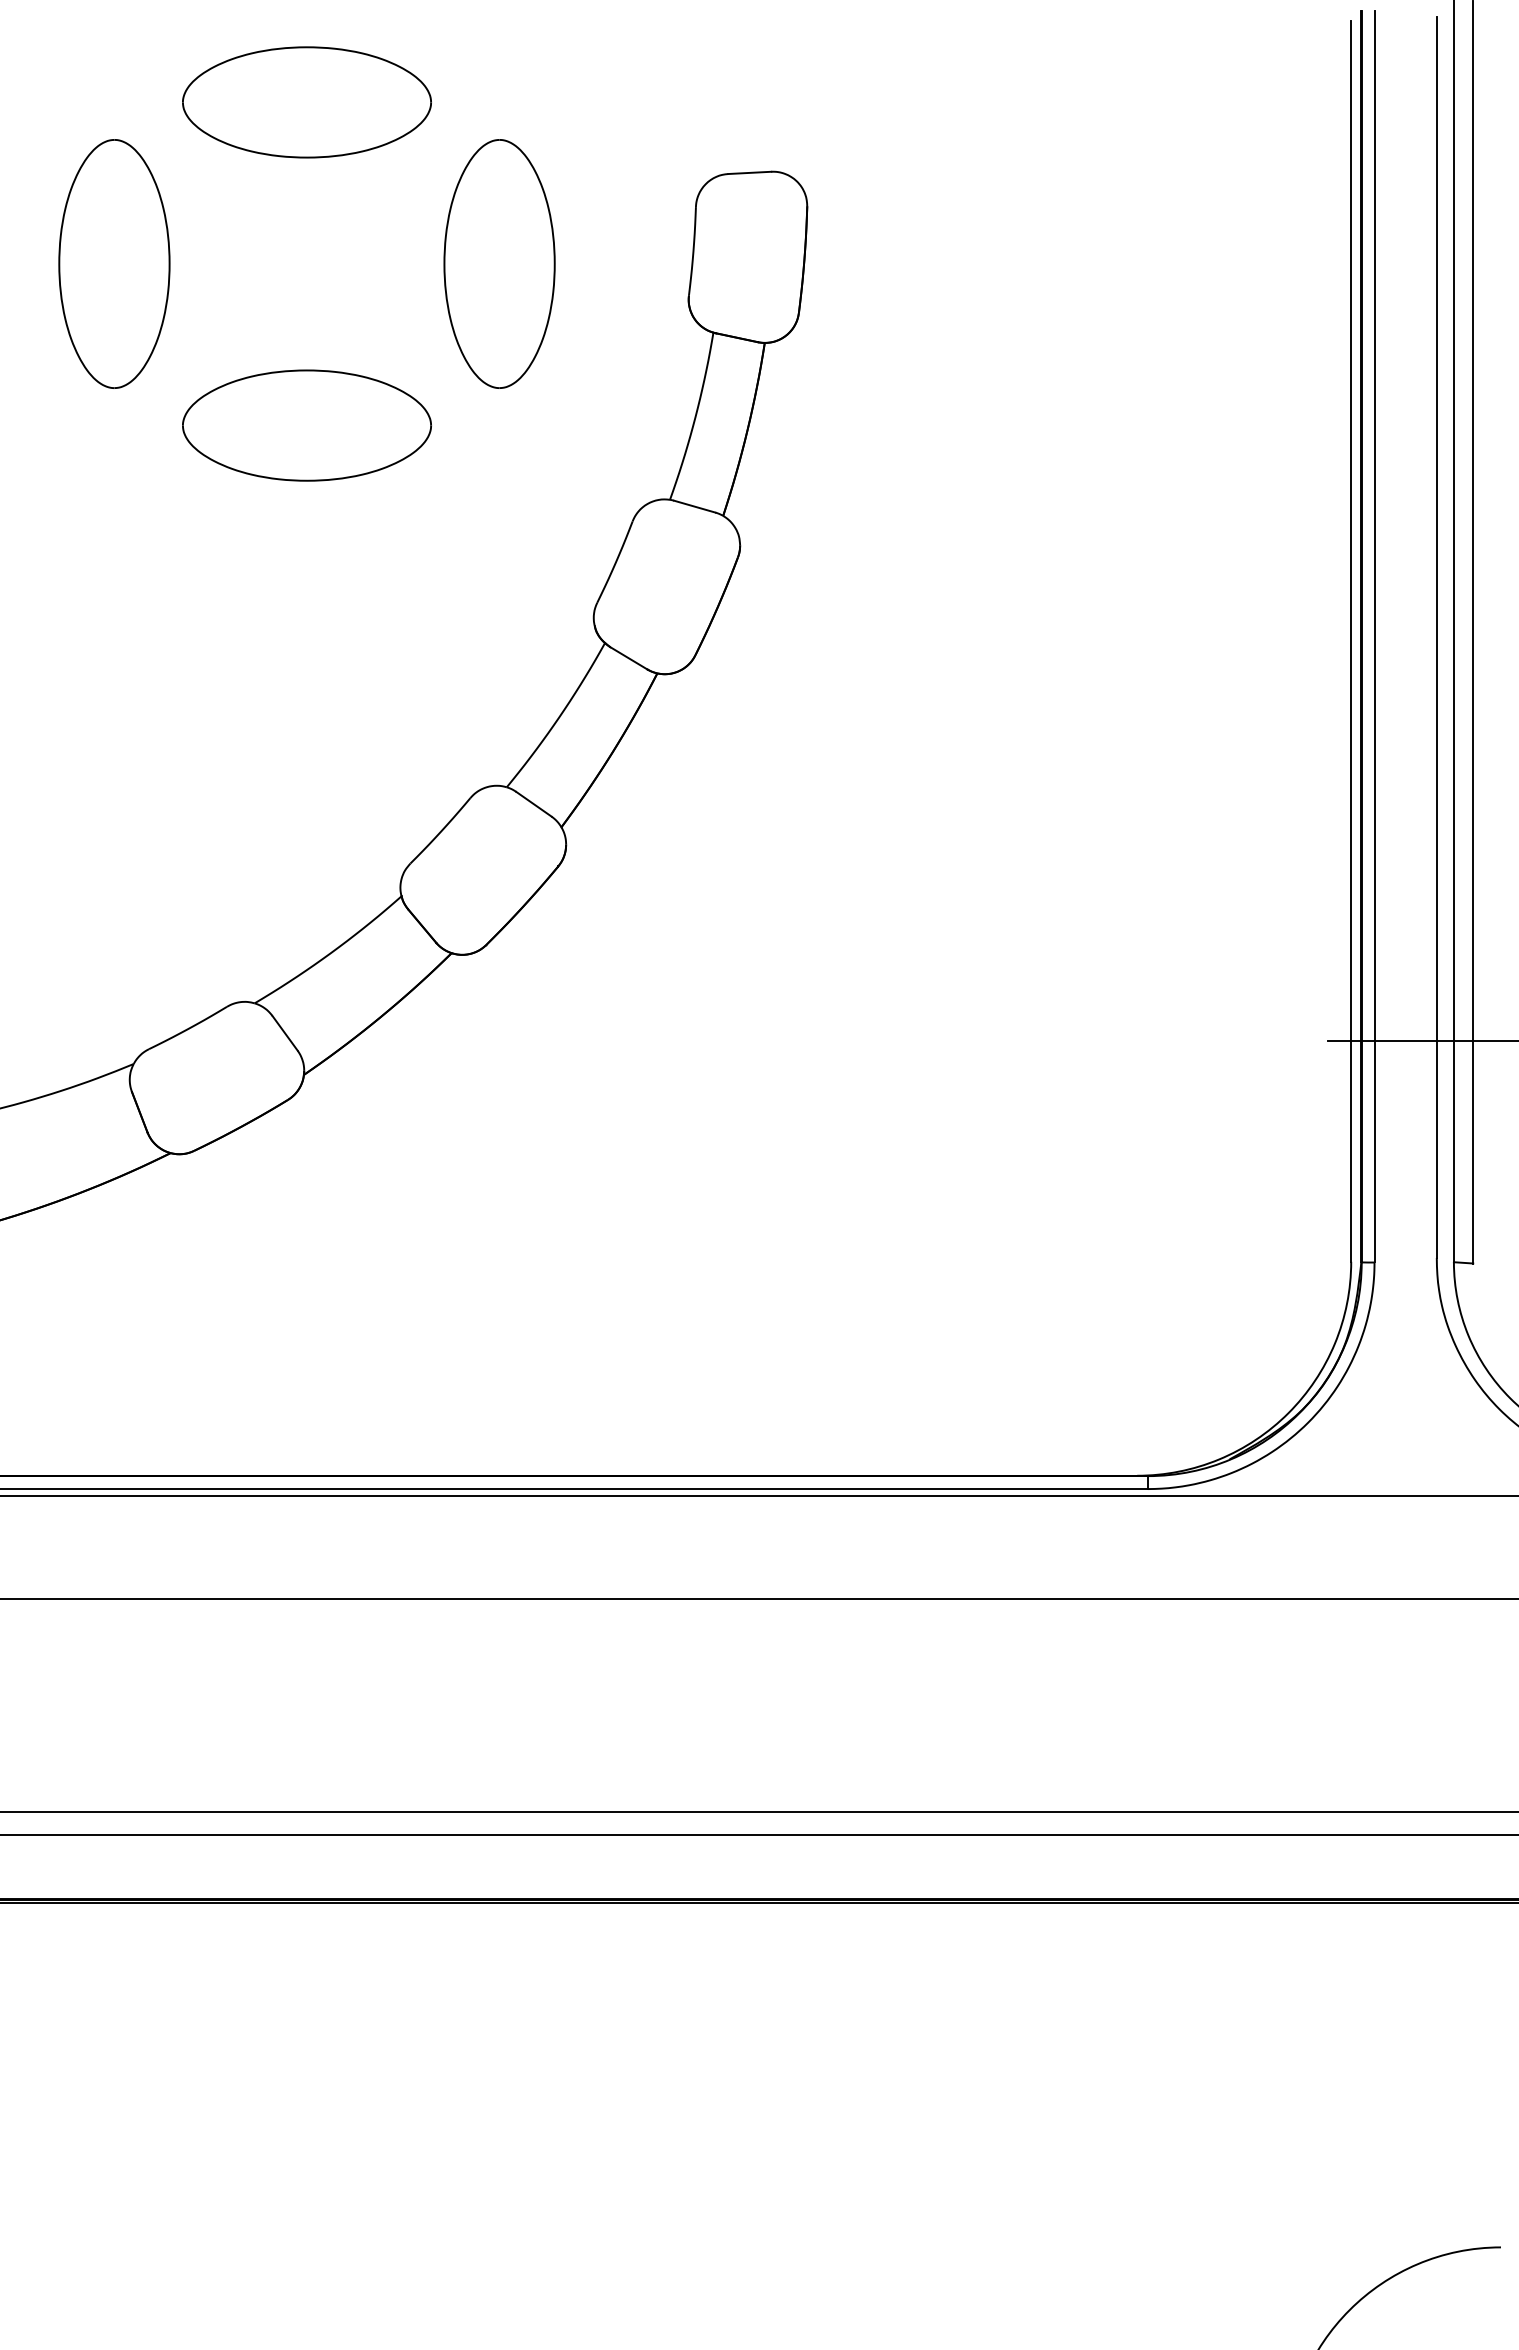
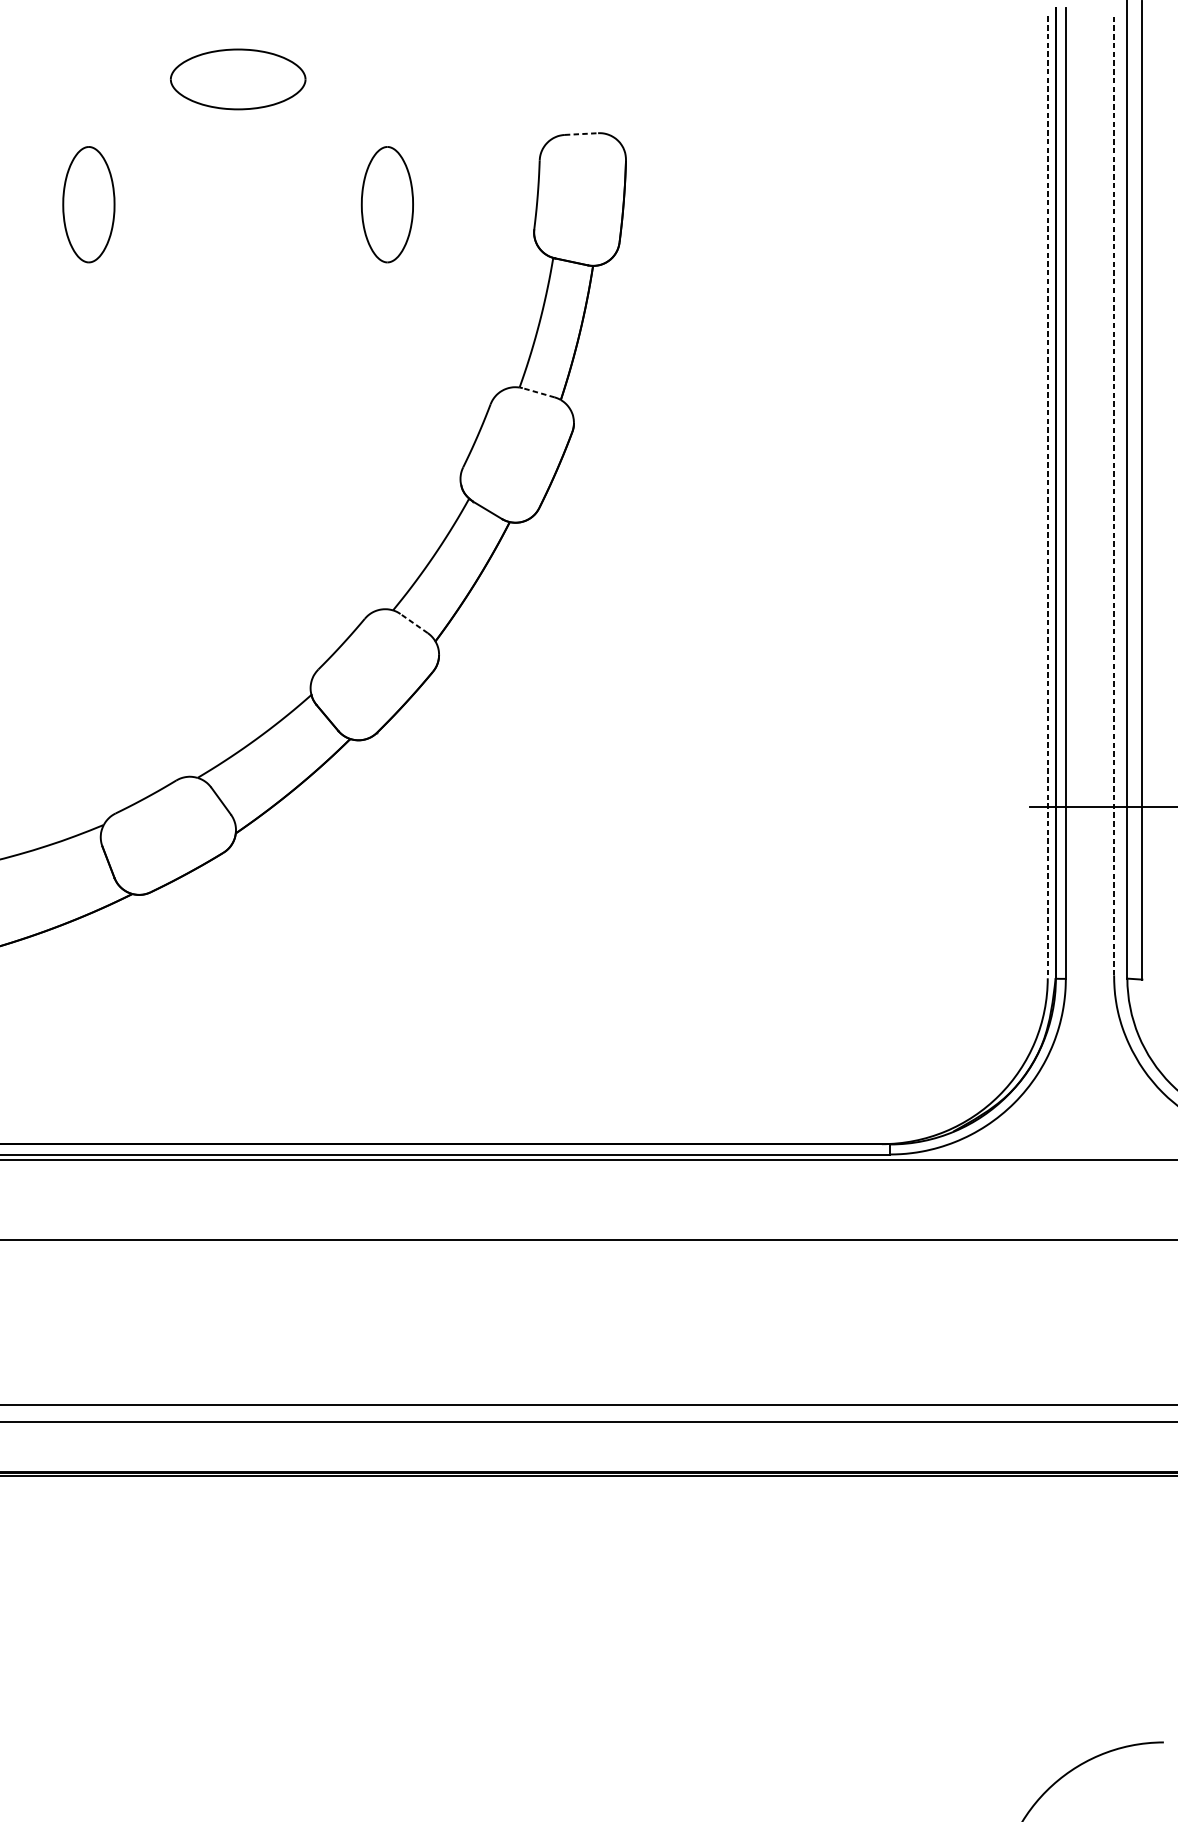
part: (306, 102) -> (237, 79), size x0.7
line: (750, 172) -> (582, 133), solid -> dashed
part: (114, 263) -> (88, 204), size x0.6
part: (499, 263) -> (387, 204), size x0.6
part: (306, 425) -> (237, 329), removed
line: (694, 506) -> (538, 392), solid -> dashed
line: (1436, 637) -> (1113, 494), solid -> dashed
line: (1351, 641) -> (1047, 497), solid -> dashed
line: (533, 803) -> (413, 622), solid -> dashed

